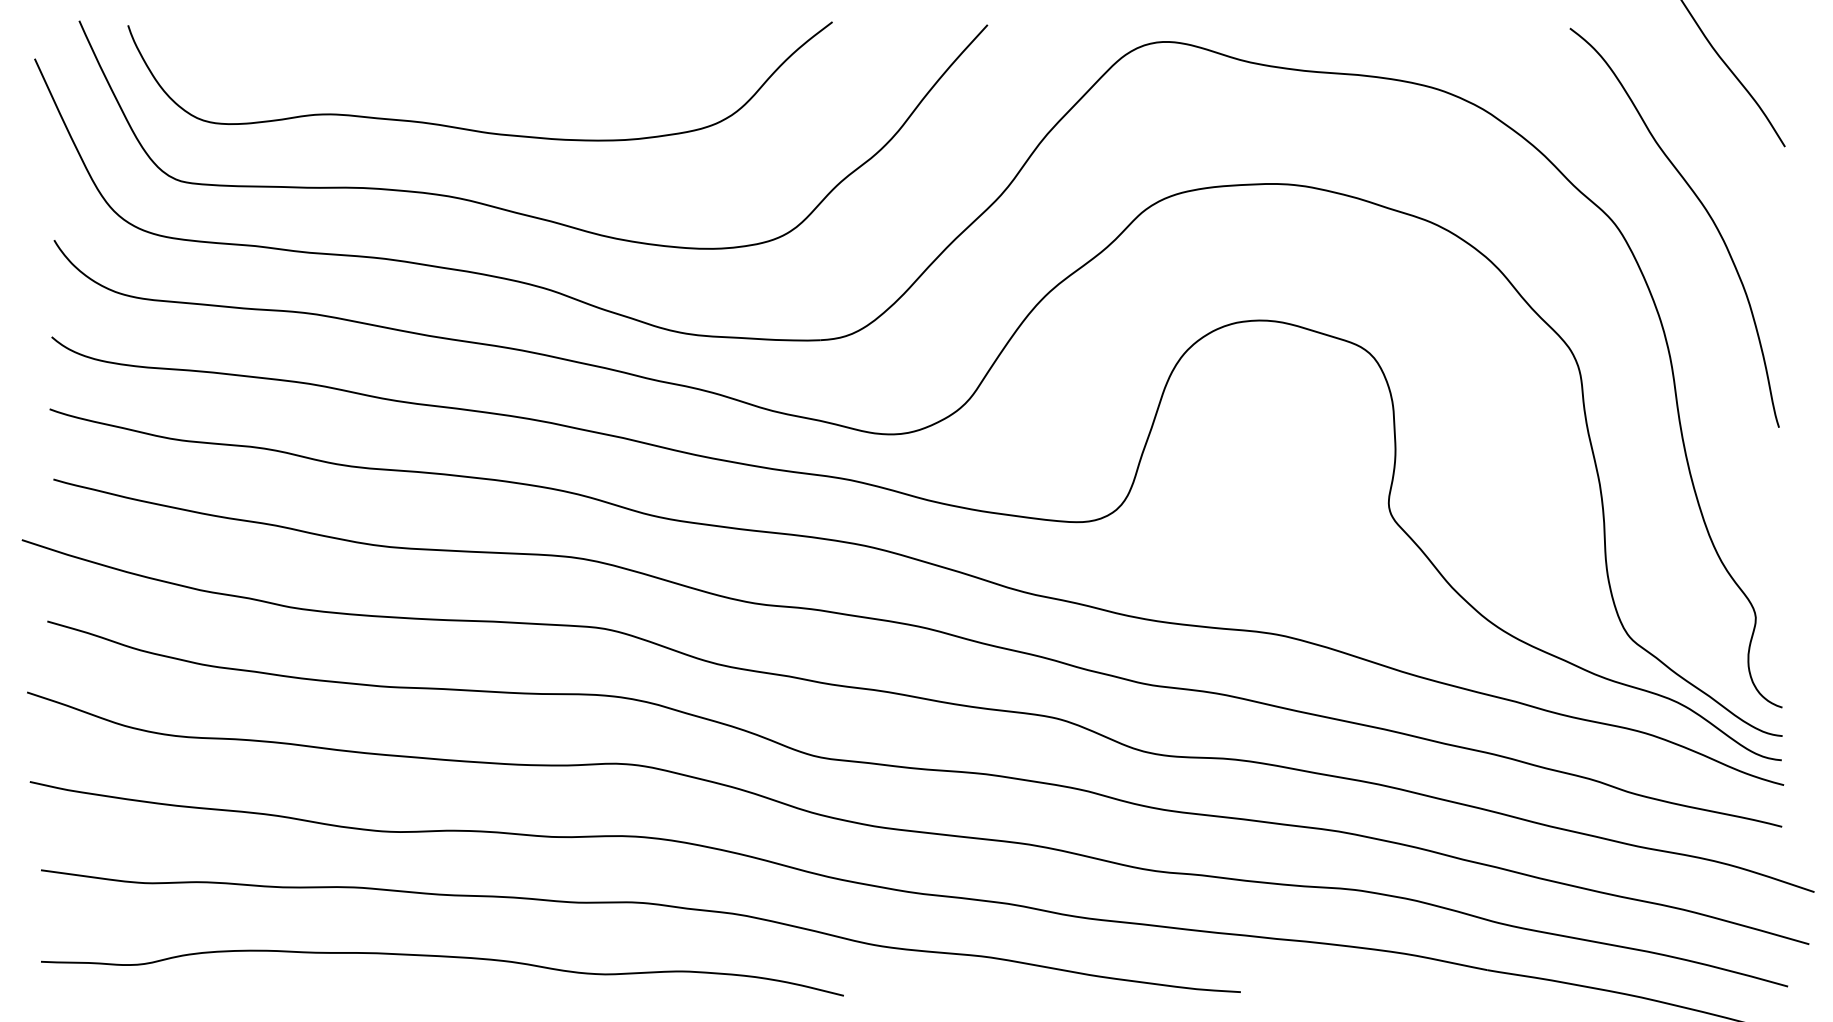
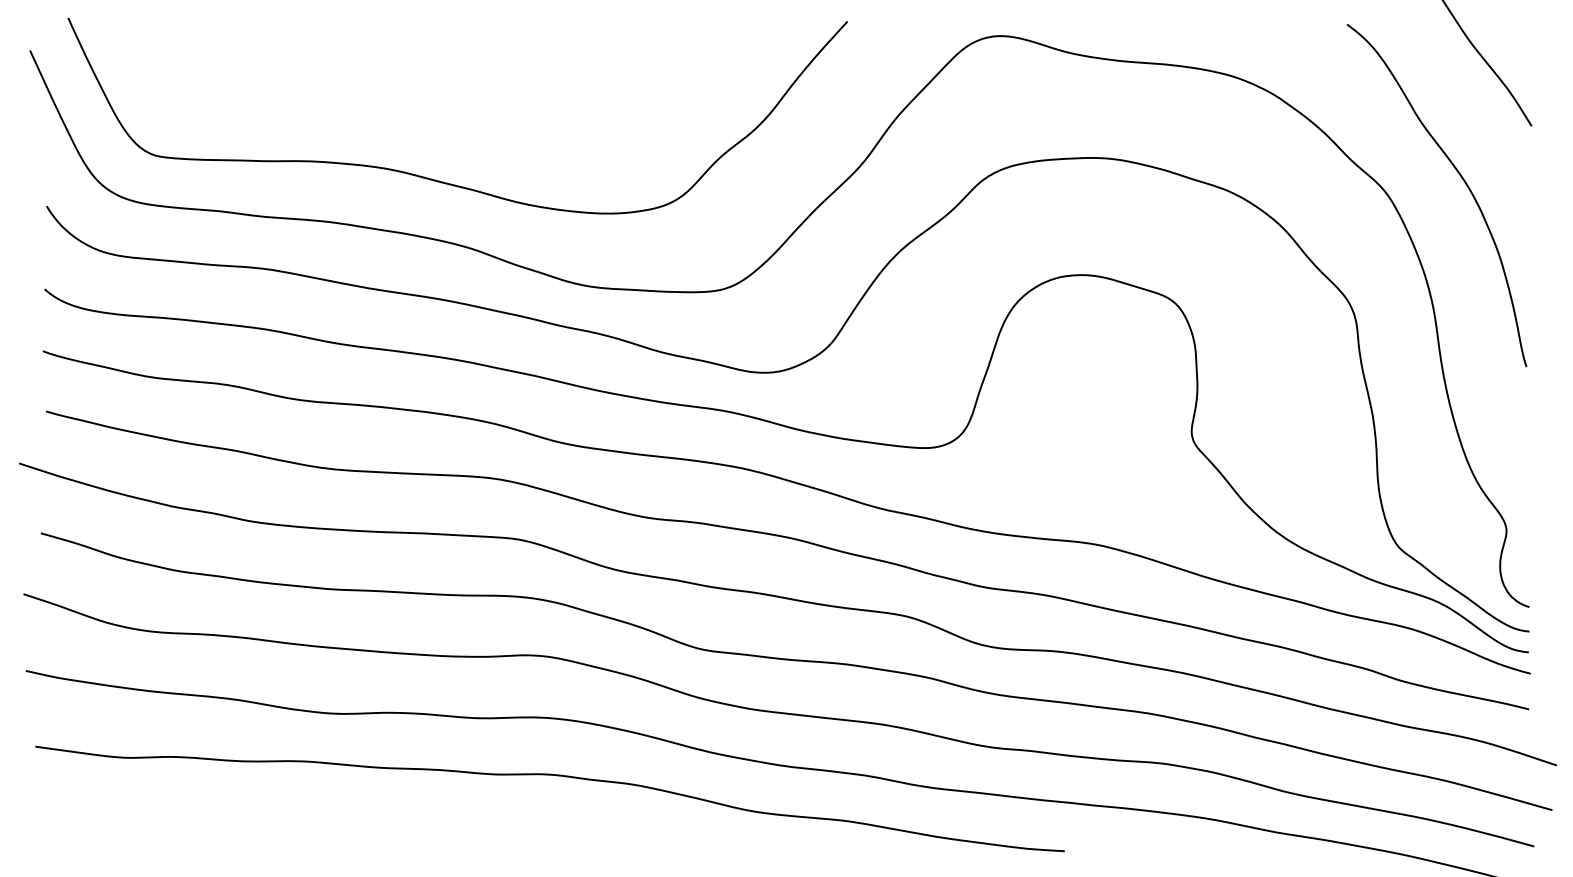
curve: (474, 129) -> (407, 111), removed
curve: (442, 957) -> (379, 821), removed

